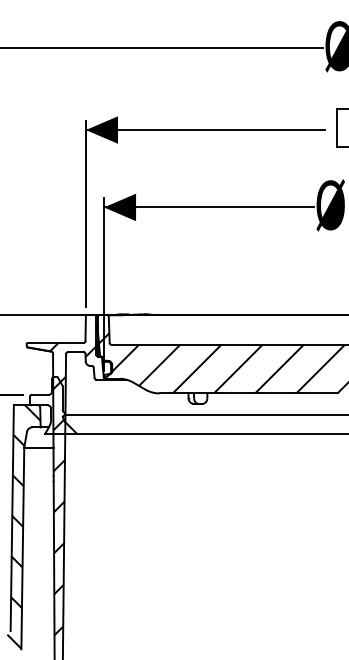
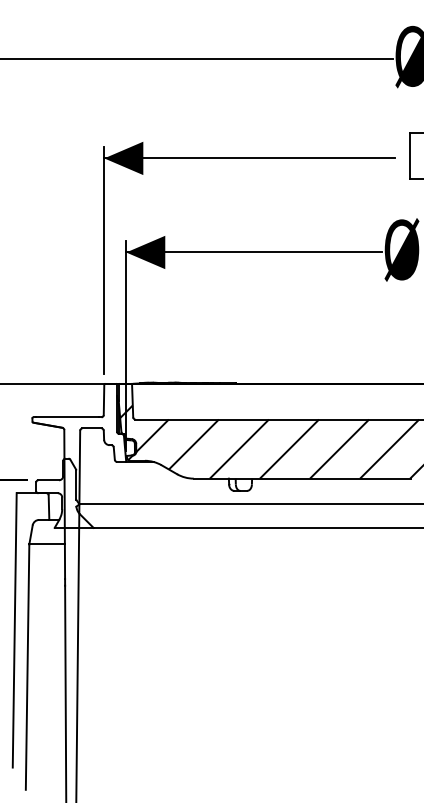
hatch: (73, 489) -> (89, 595), removed
hatch: (23, 526) -> (28, 640), removed

